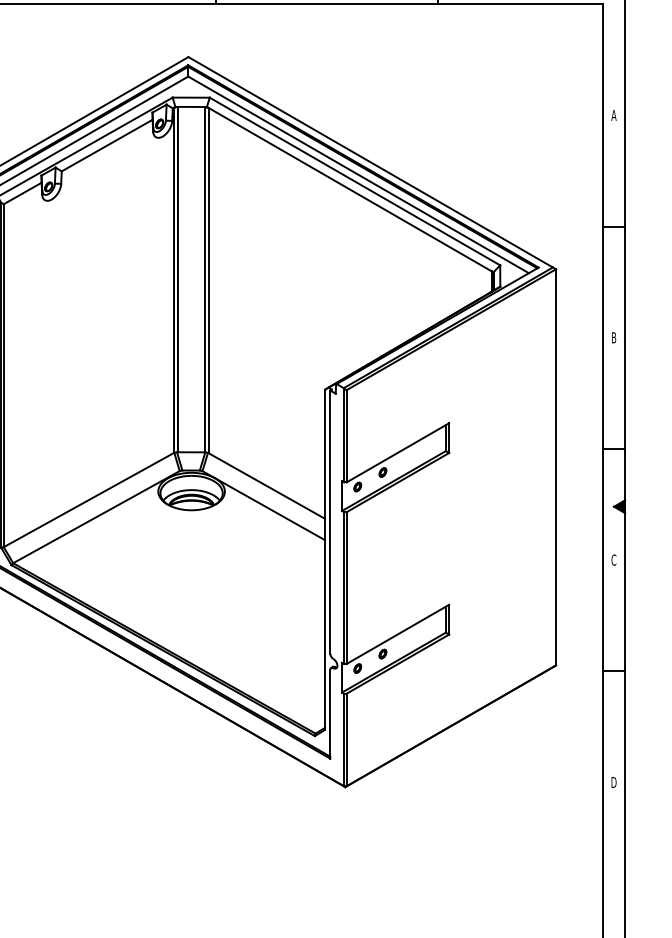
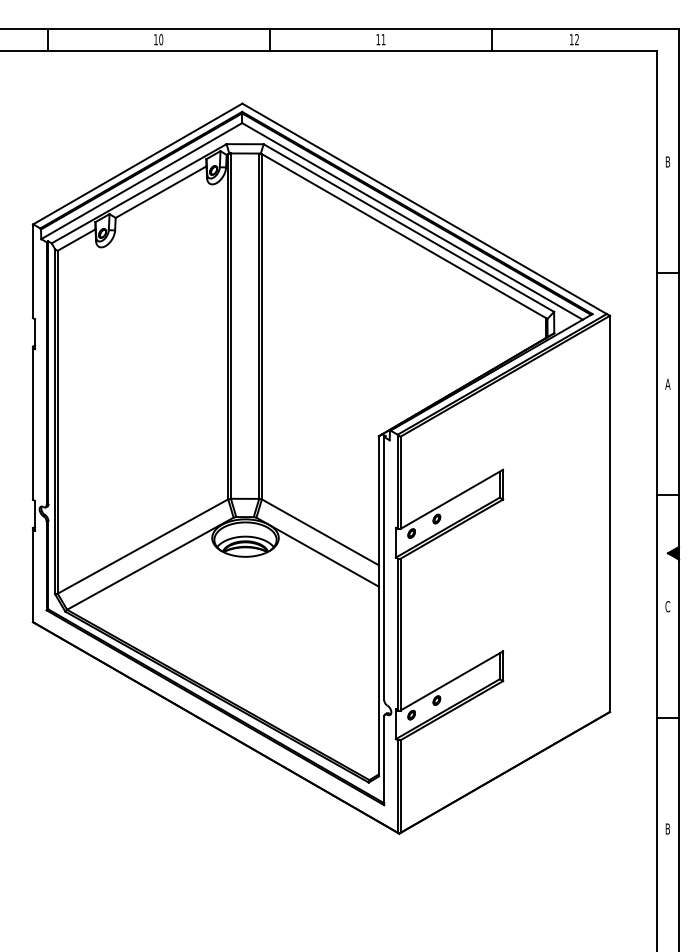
text: (613, 114) -> (667, 161), A -> B
text: (613, 336) -> (667, 383), B -> A
text: (613, 781) -> (667, 828), D -> B

